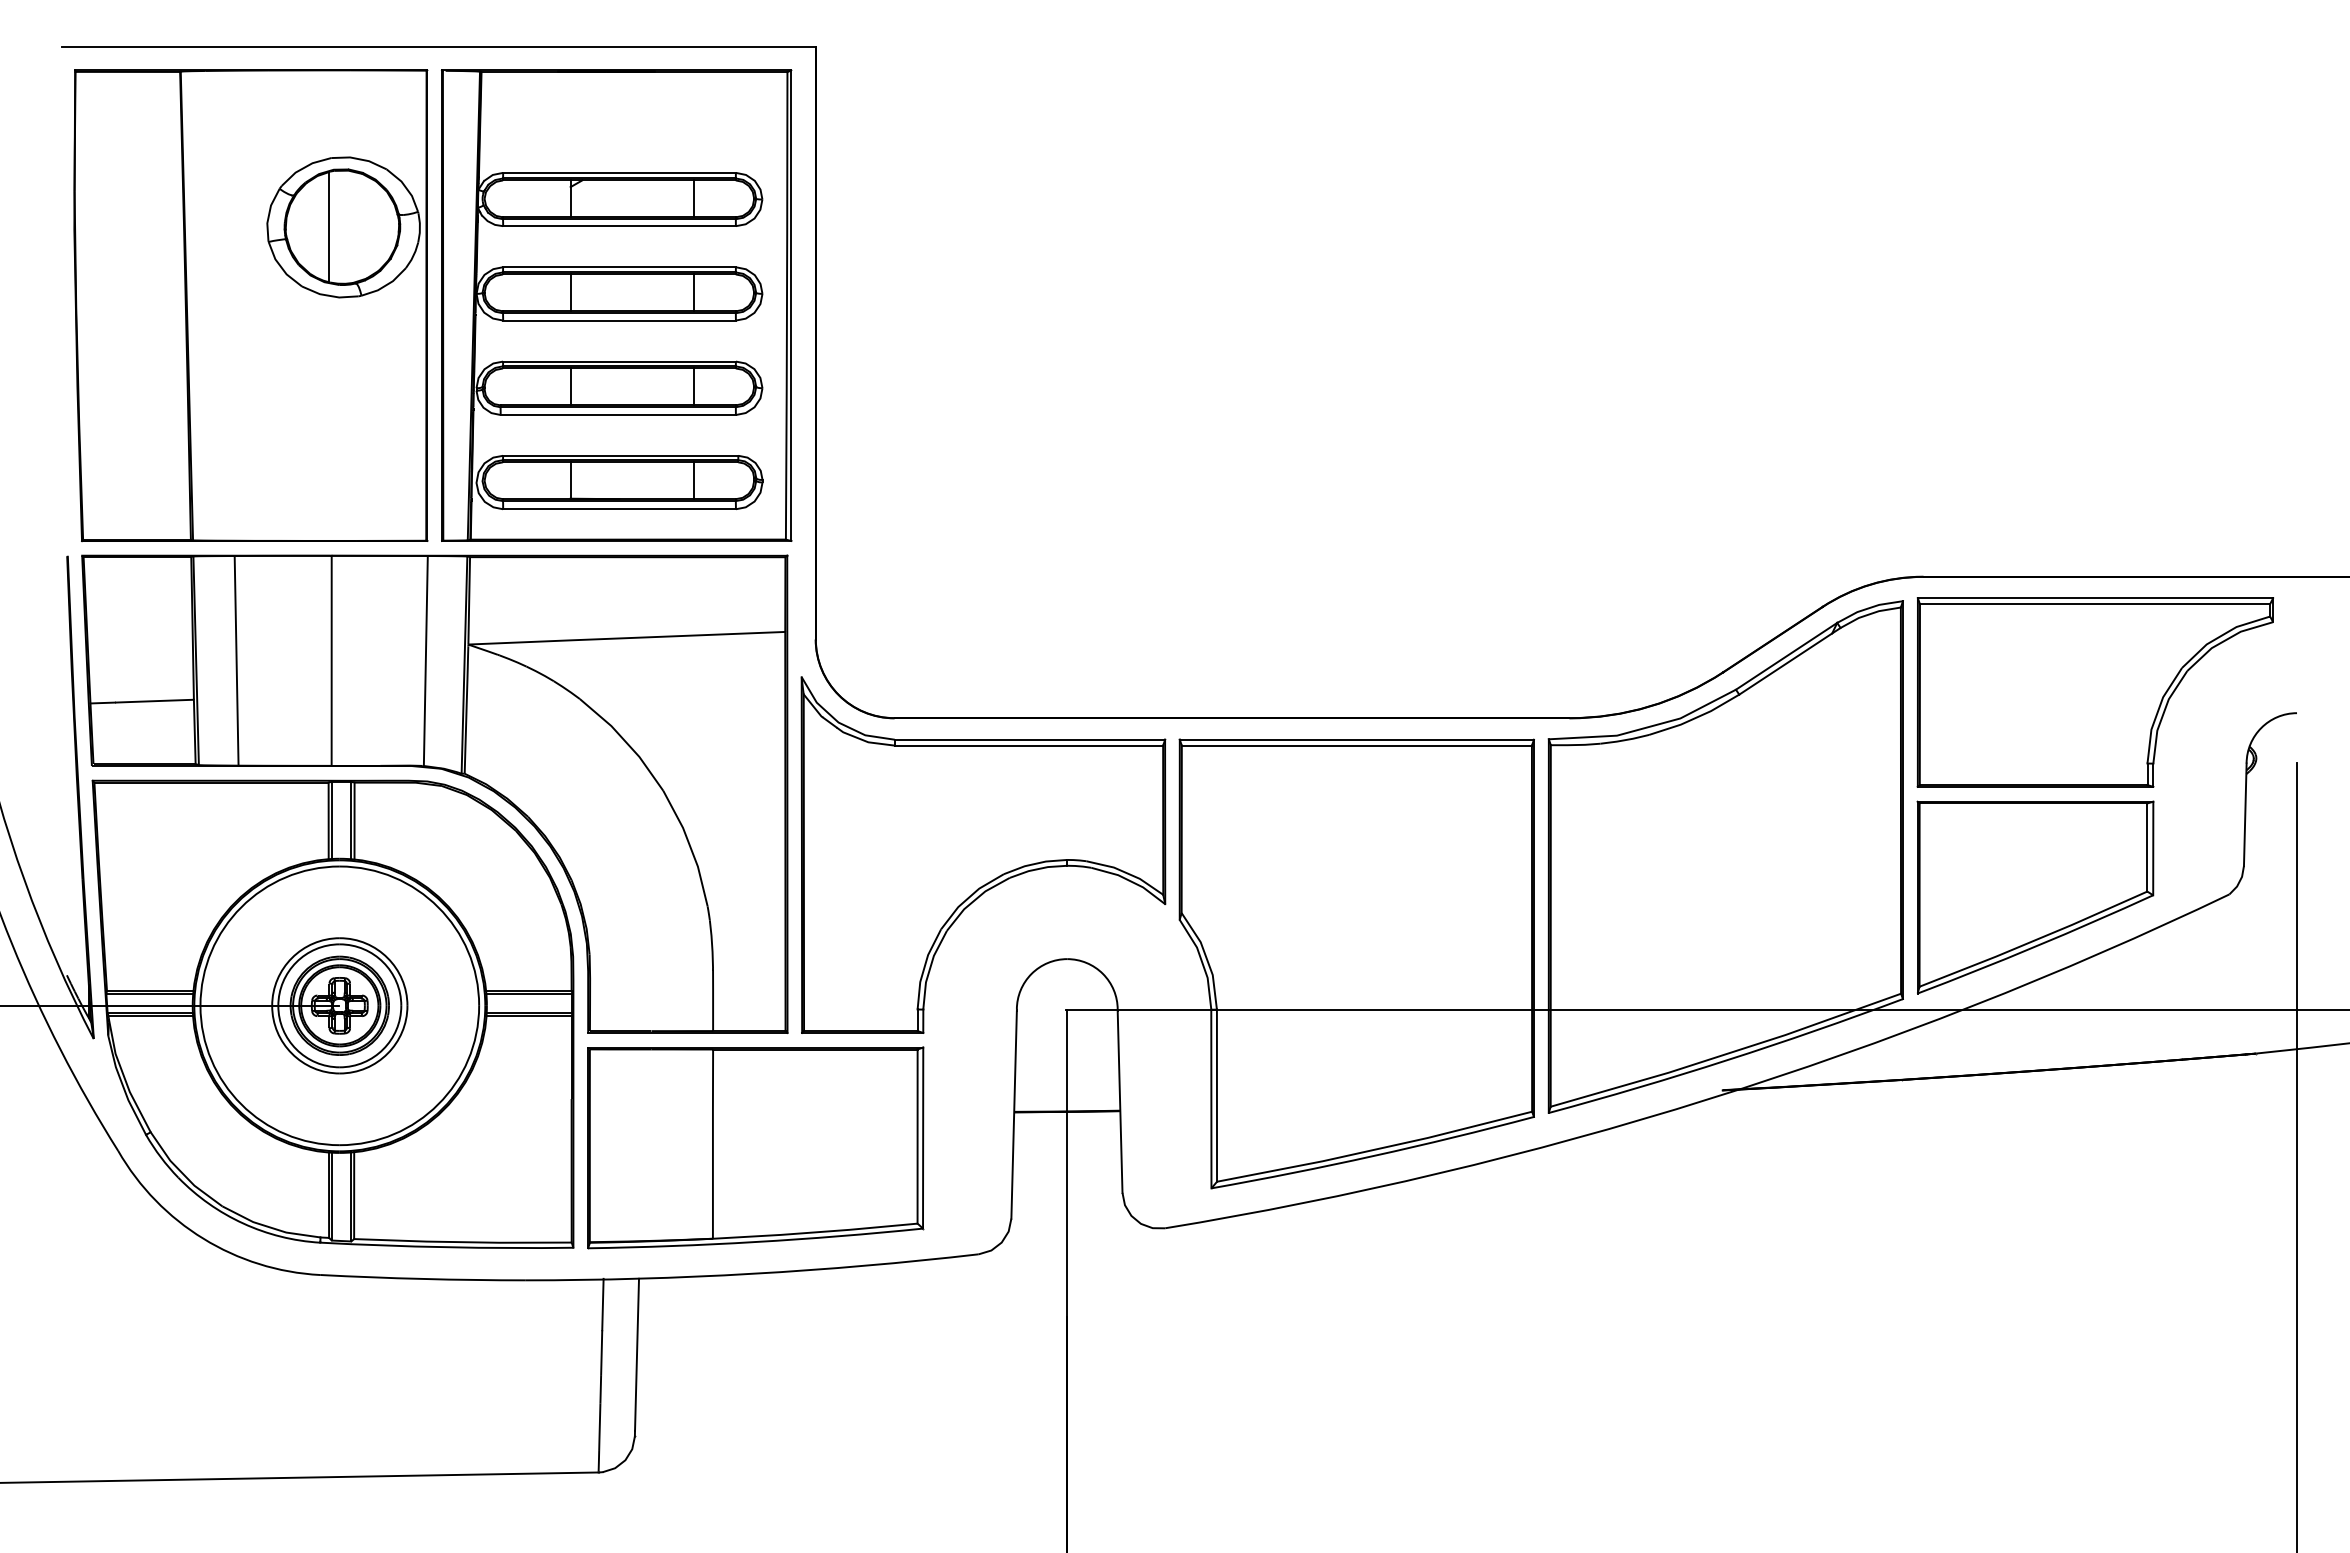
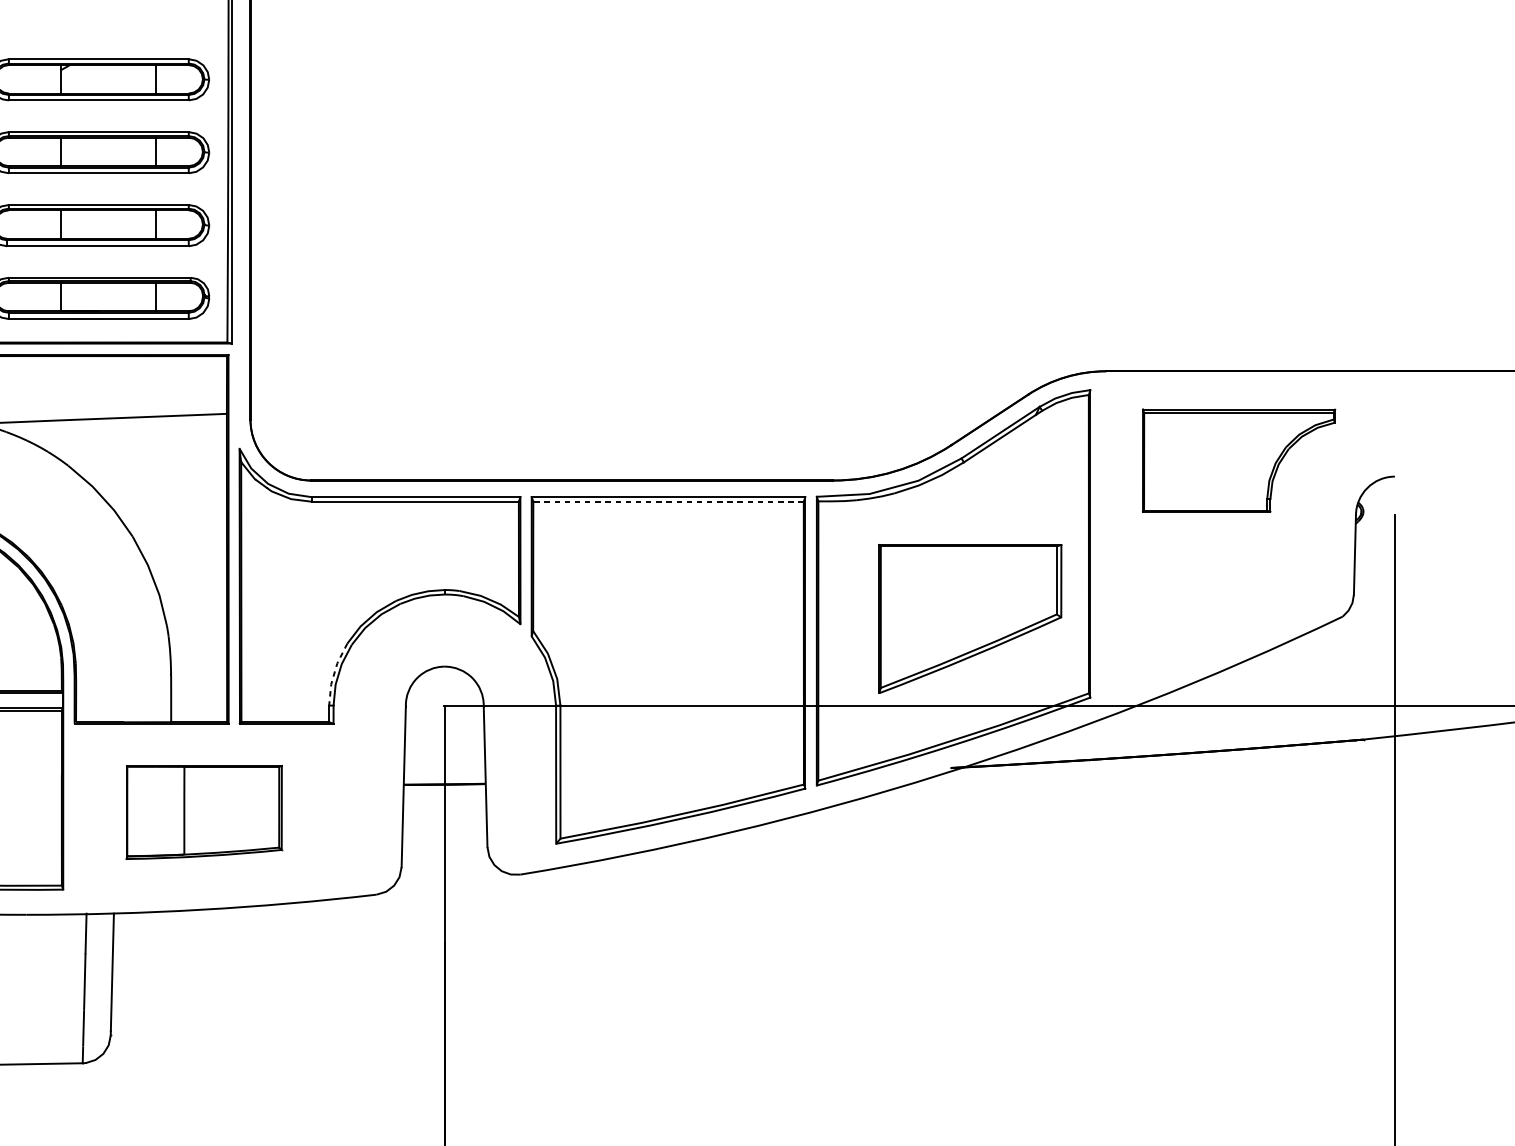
part: (2094, 692) -> (1238, 460), size x0.7
line: (1356, 745) -> (668, 501), solid -> dashed
part: (2035, 897) -> (970, 619), moved
line: (924, 968) -> (334, 673), solid -> dashed
part: (755, 1147) -> (203, 812), size x0.6

